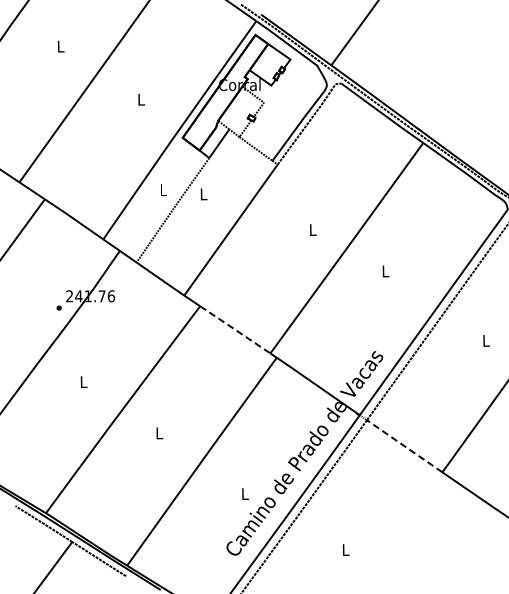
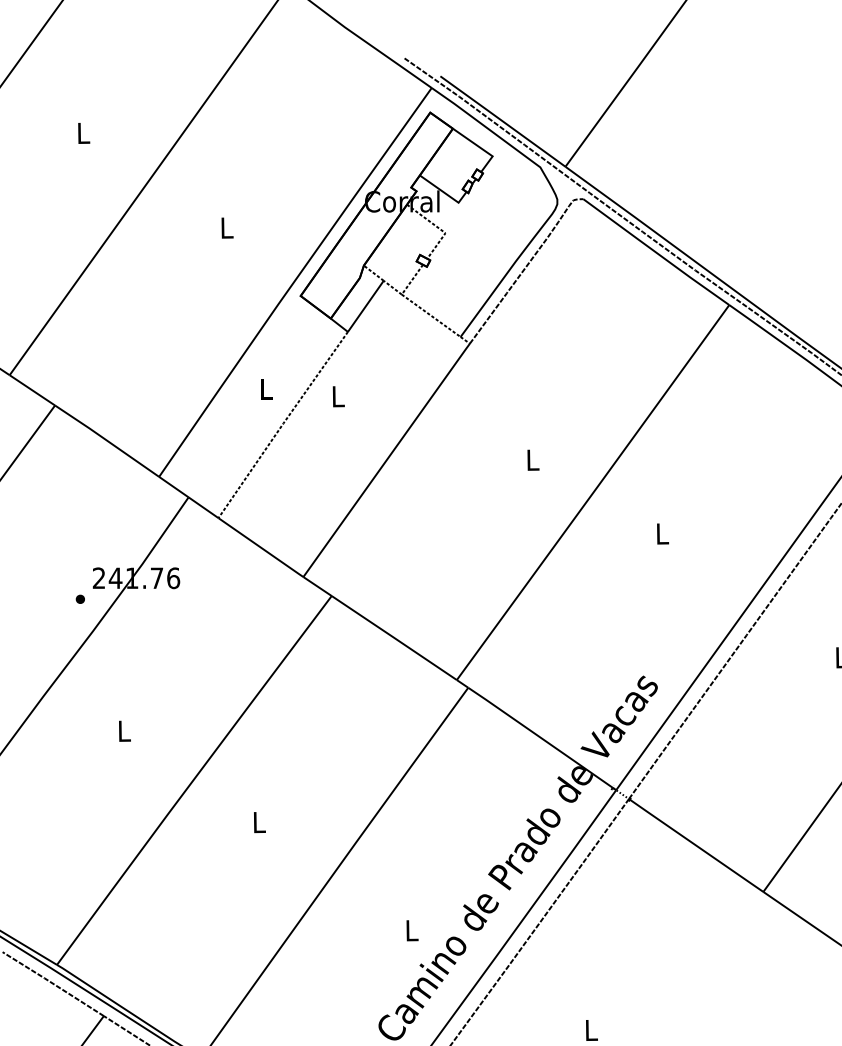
line: (235, 329) -> (394, 637), dashed -> solid
line: (404, 446) -> (695, 845), dashed -> solid

